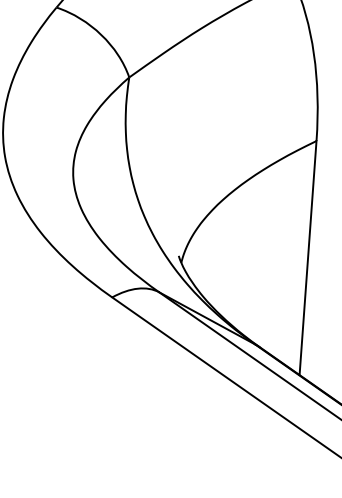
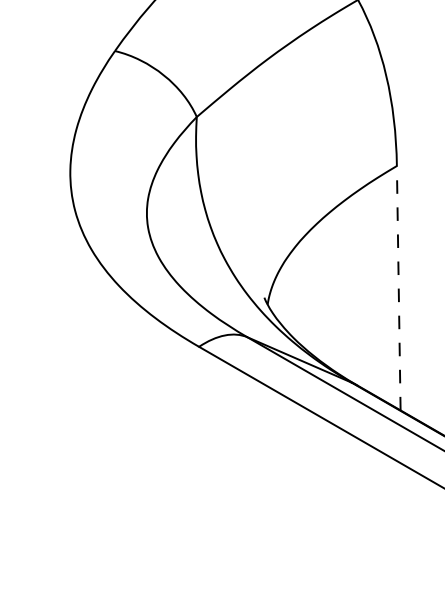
line: (307, 257) -> (398, 287), solid -> dashed

